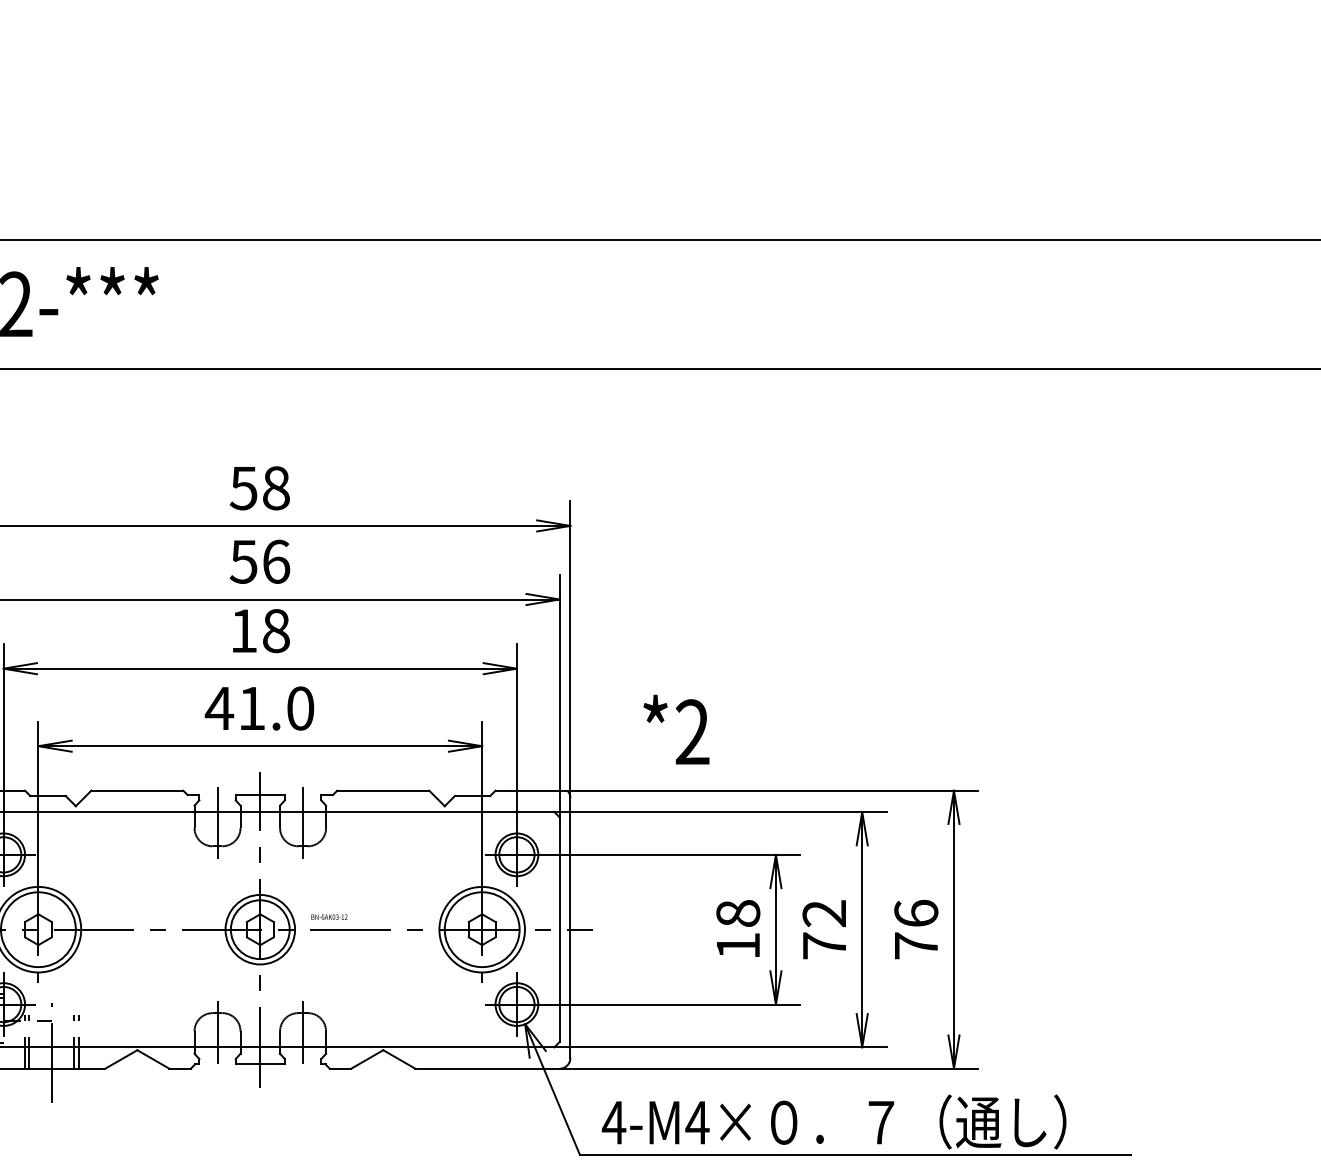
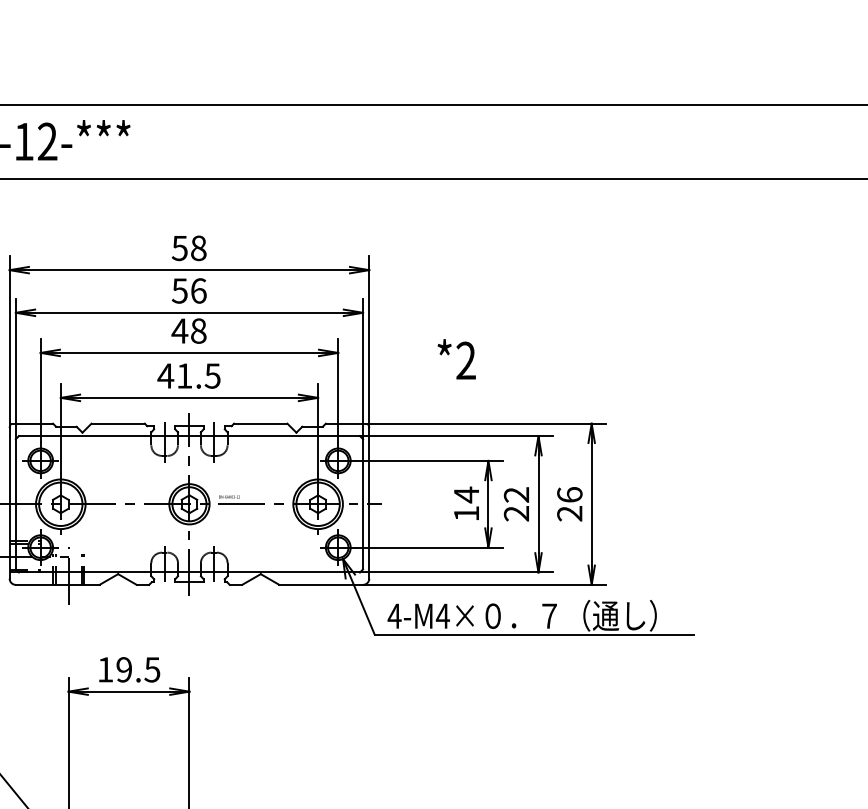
text: (243, 629) -> (179, 330), 18 -> 48
text: (300, 707) -> (212, 375), 41.0 -> 41.5
text: (675, 730) -> (456, 359), moved
text: (738, 912) -> (466, 494), 18 -> 14
text: (822, 945) -> (515, 513), 72 -> 22
text: (915, 945) -> (569, 513), 76 -> 26

